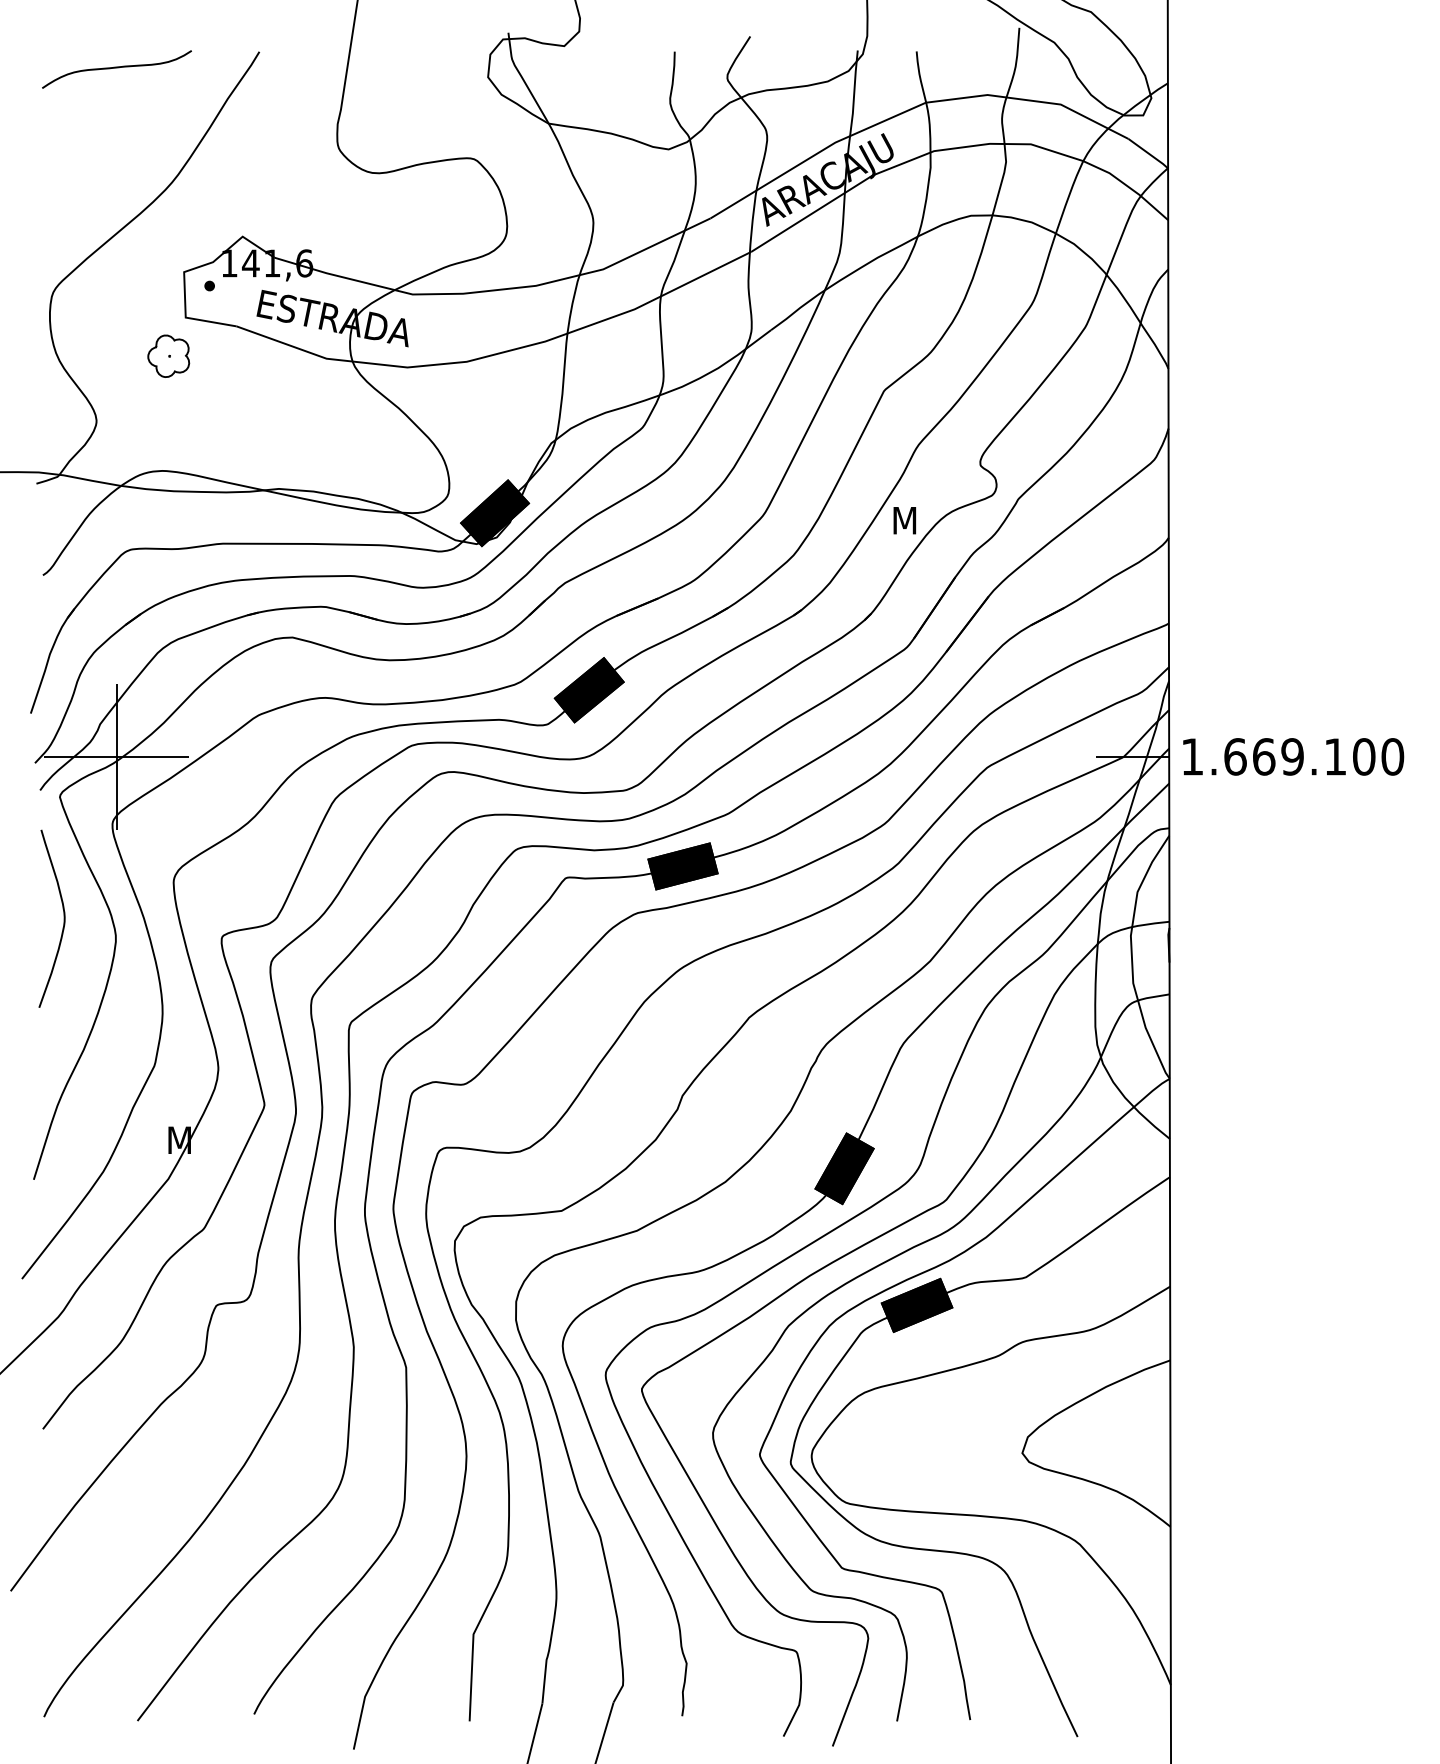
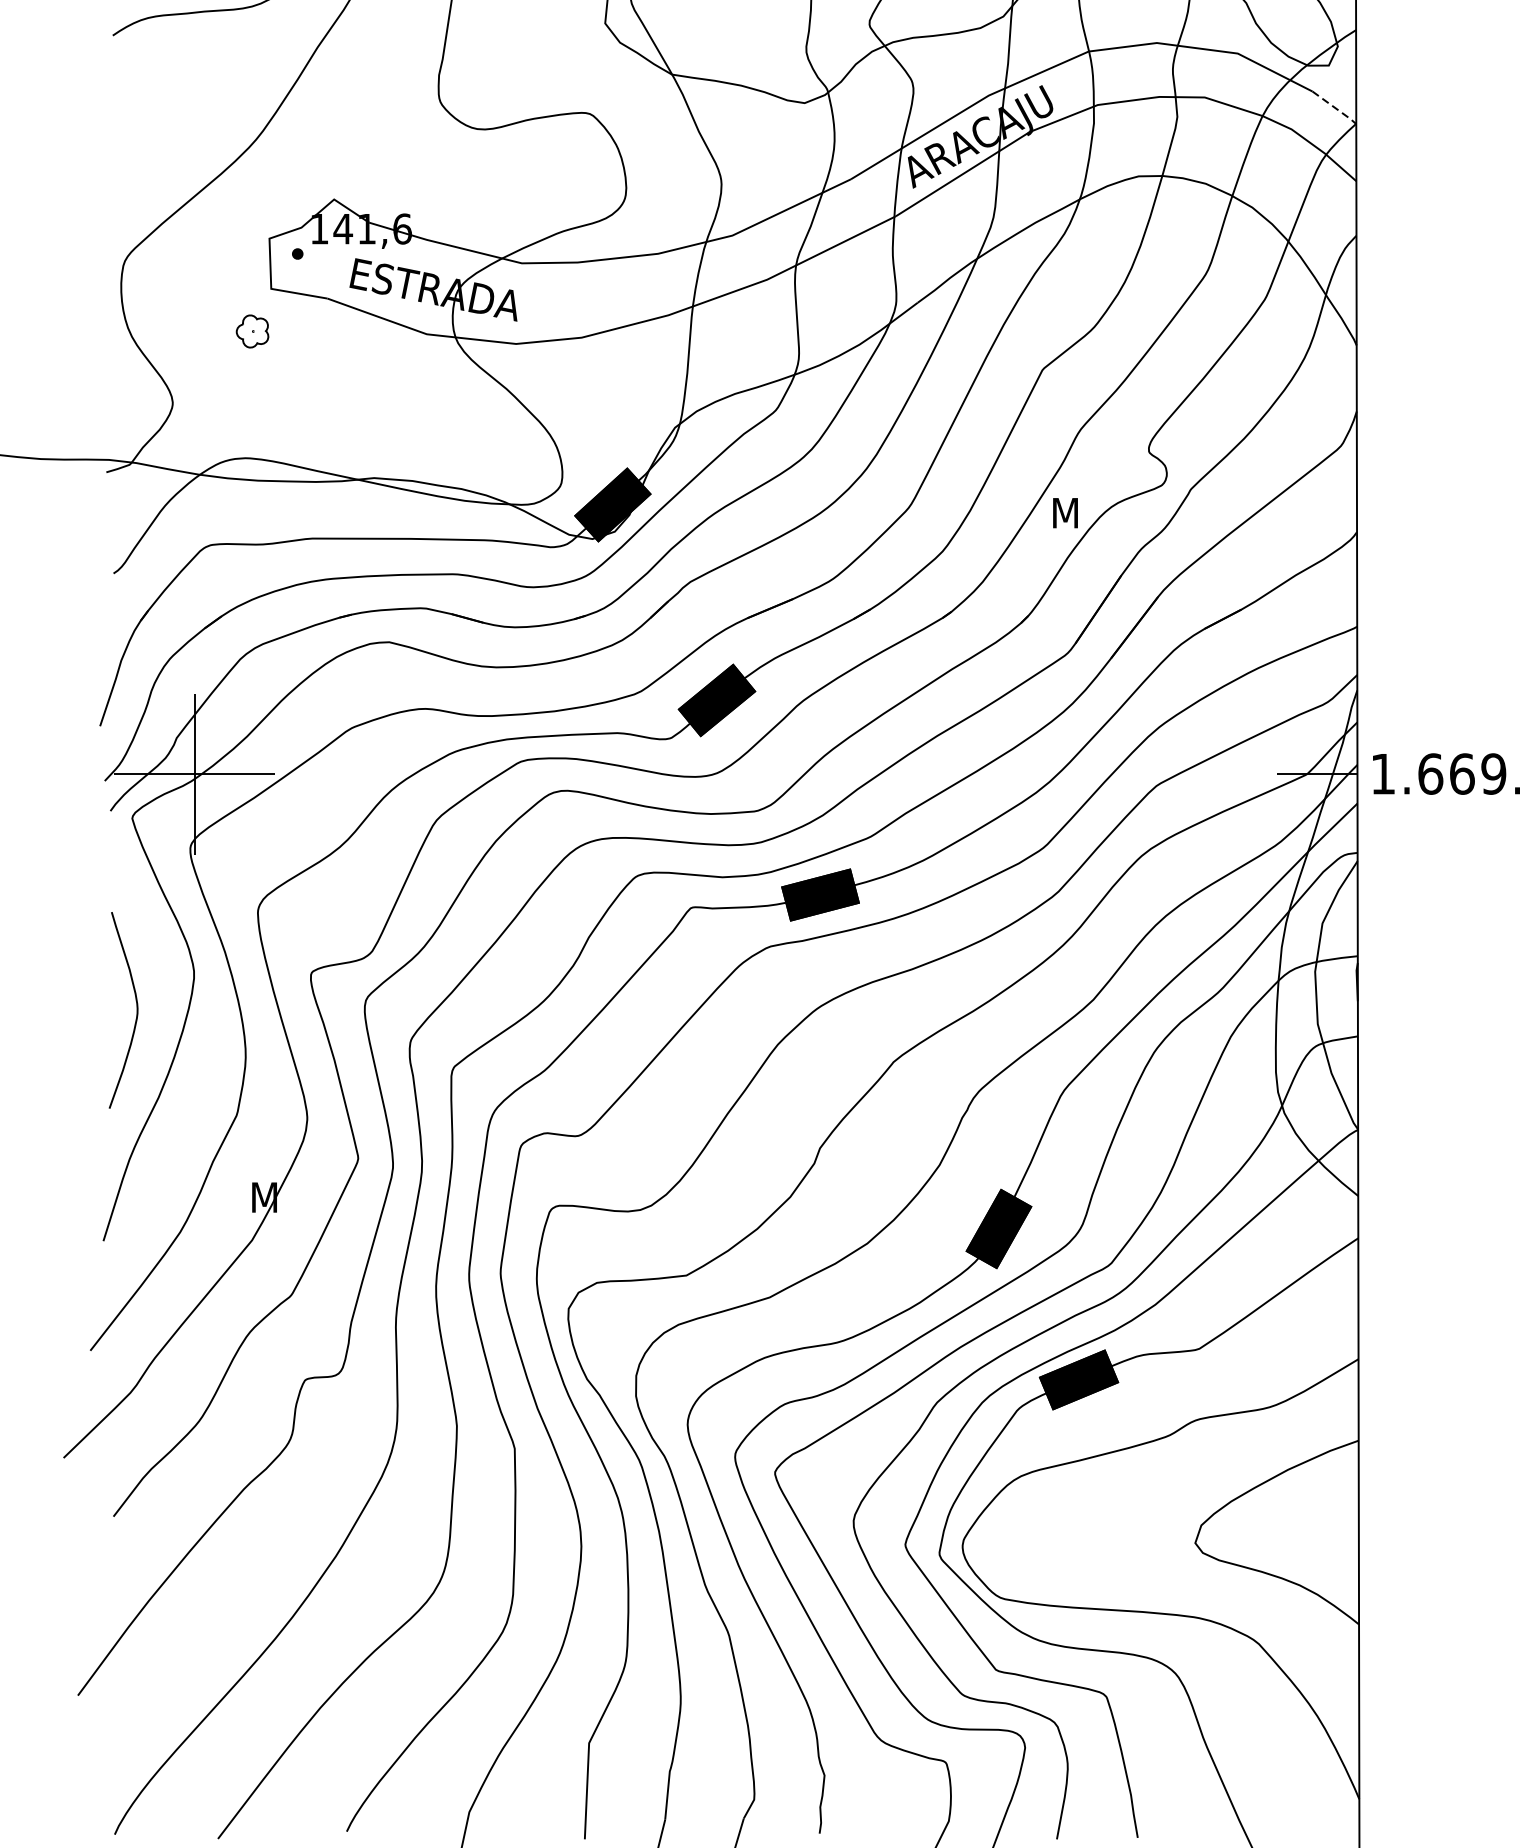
line: (1149, 154) -> (1335, 108), solid -> dashed
part: (168, 355) -> (252, 330), size x0.7
curve: (63, 918) -> (136, 1009), moved

